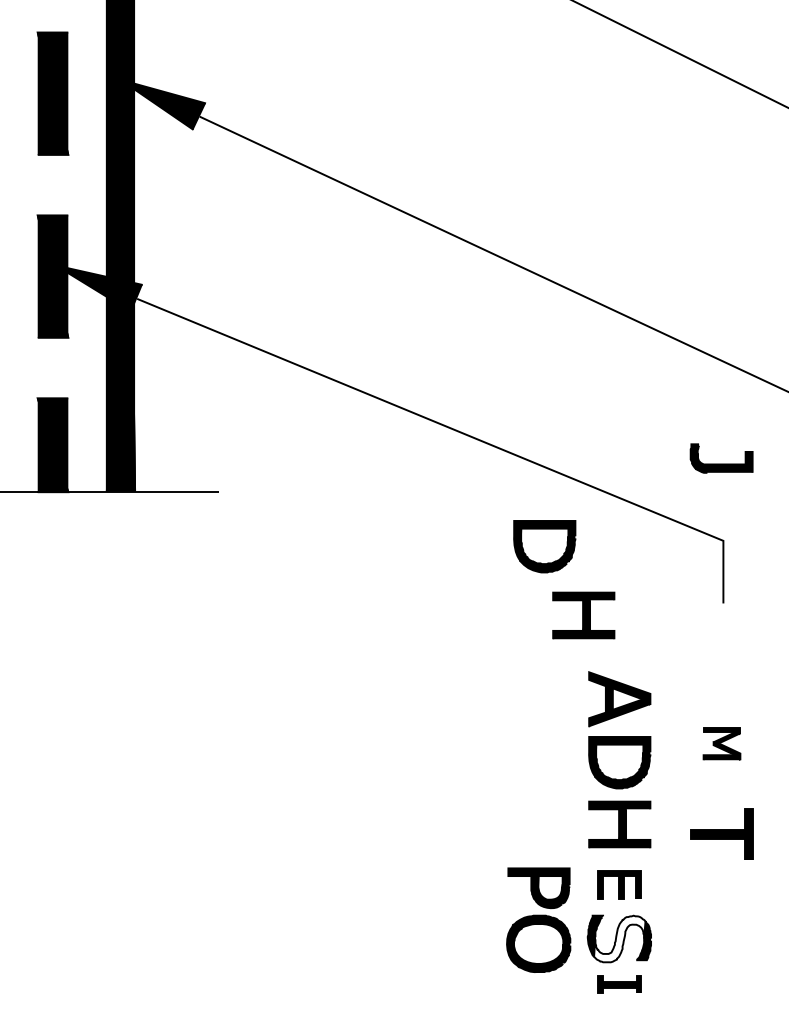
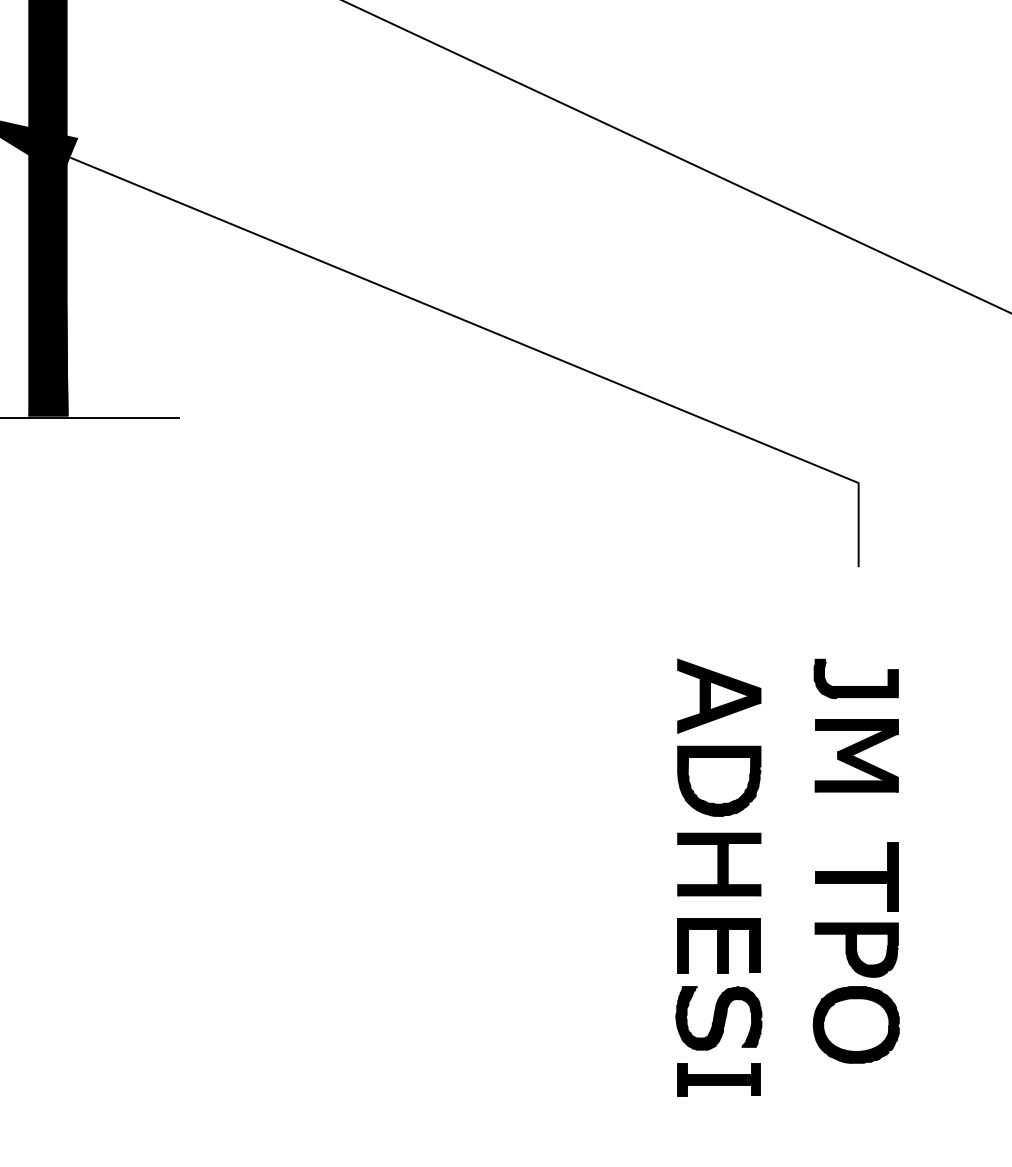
part: (721, 458) -> (856, 678), moved
part: (544, 546) -> (618, 490), removed
part: (583, 615) -> (670, 583), removed
part: (721, 743) -> (856, 755), size x1.67
part: (619, 884) -> (718, 945), size x1.43
part: (538, 919) -> (856, 992), moved
fill: (619, 938) -> (718, 1017), added
part: (619, 984) -> (718, 1079), size x1.43

